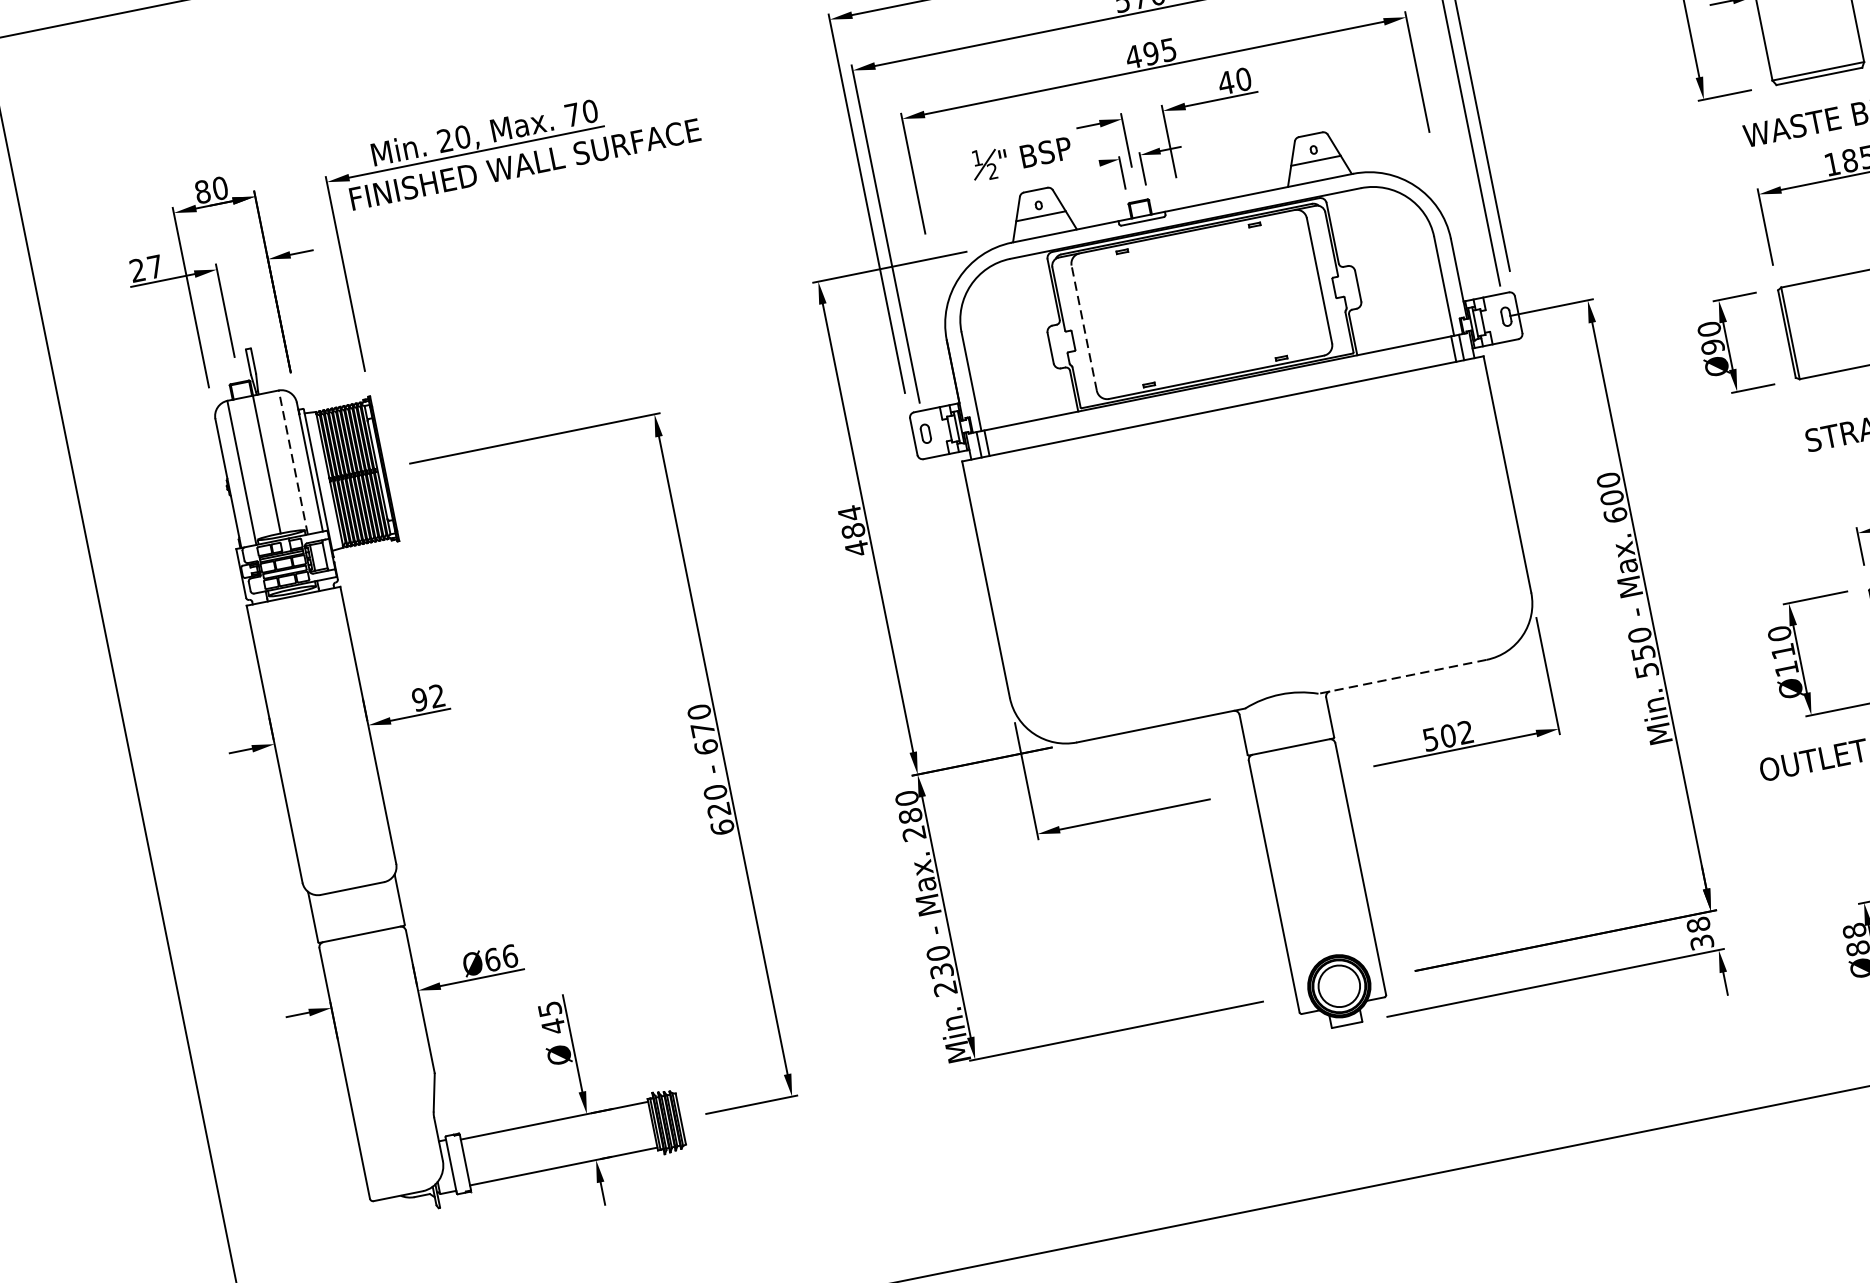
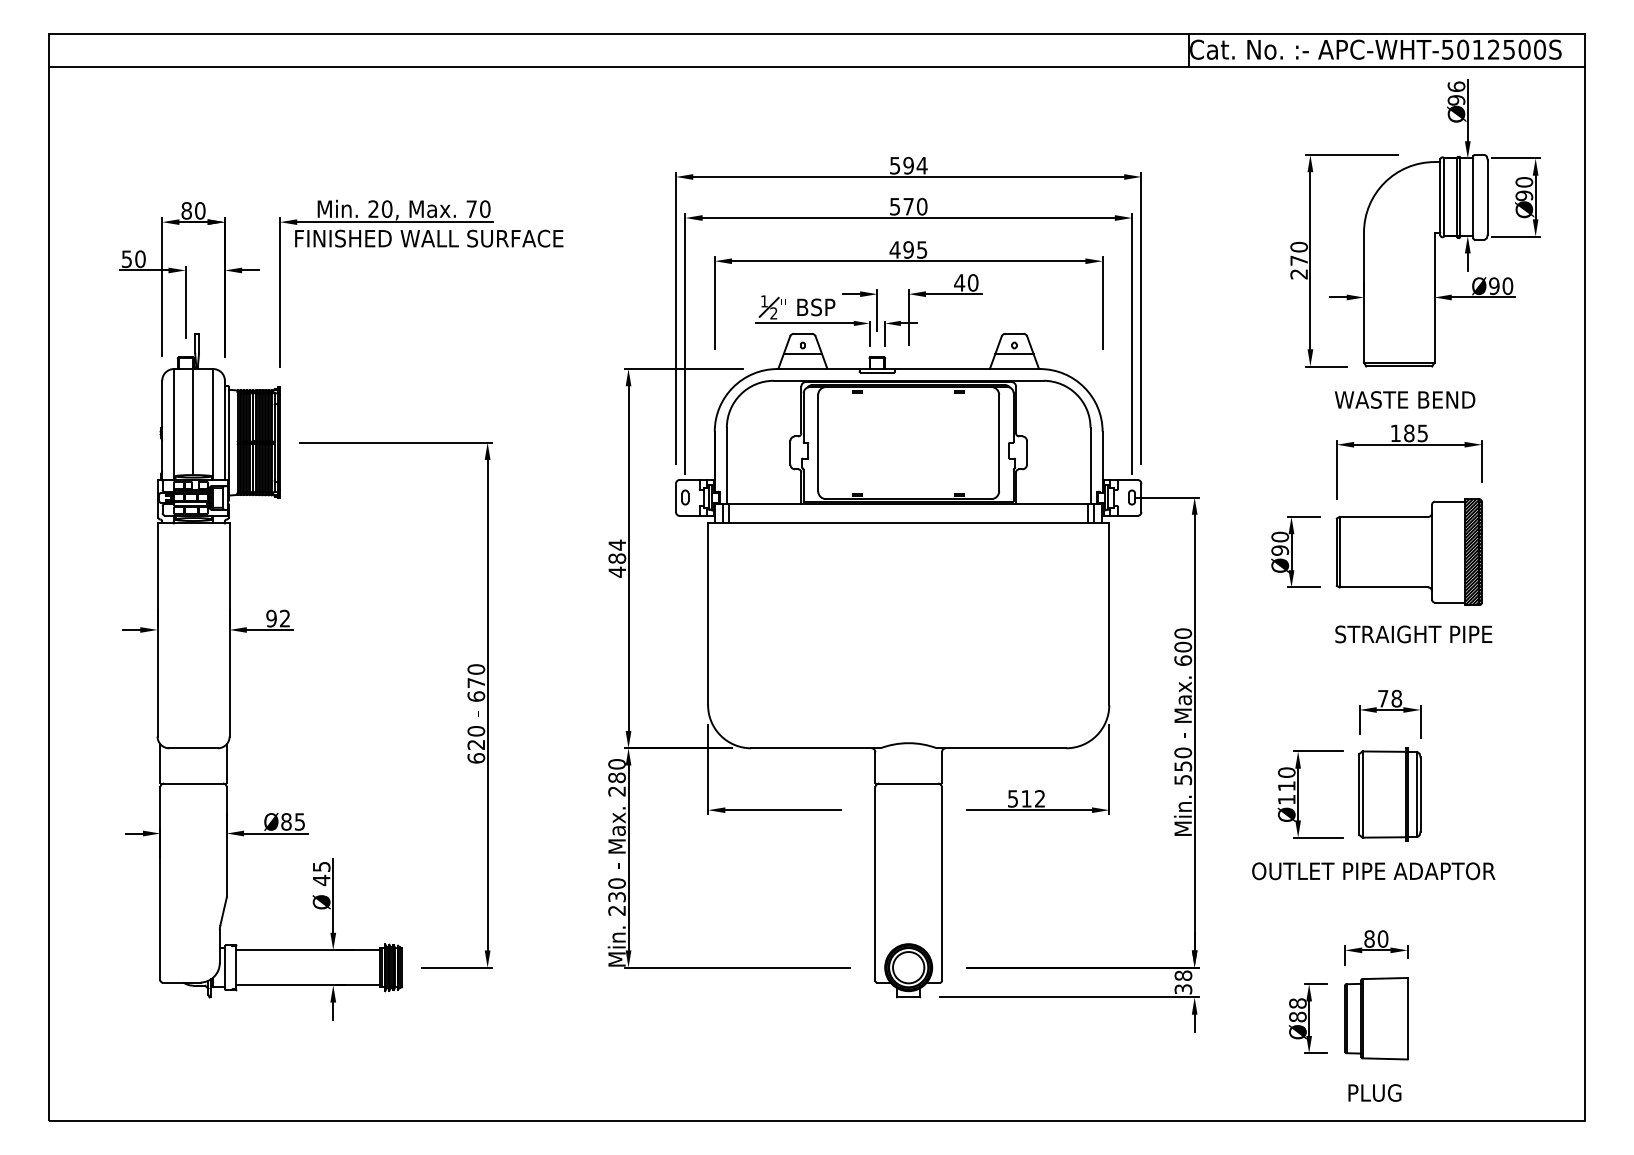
line: (1035, 176) -> (804, 323), added
text: (146, 269) -> (133, 259), 27 -> 50
line: (1084, 327) -> (818, 442), dashed -> solid
line: (293, 461) -> (213, 423), dashed -> solid
line: (1402, 677) -> (1001, 748), dashed -> solid
text: (1448, 735) -> (1026, 798), 502 -> 512
text: (501, 957) -> (293, 821), Ø66 -> Ø85

